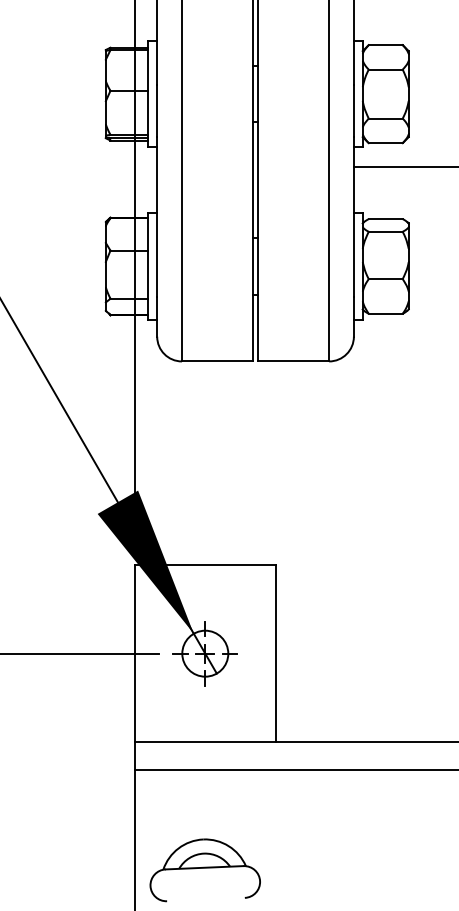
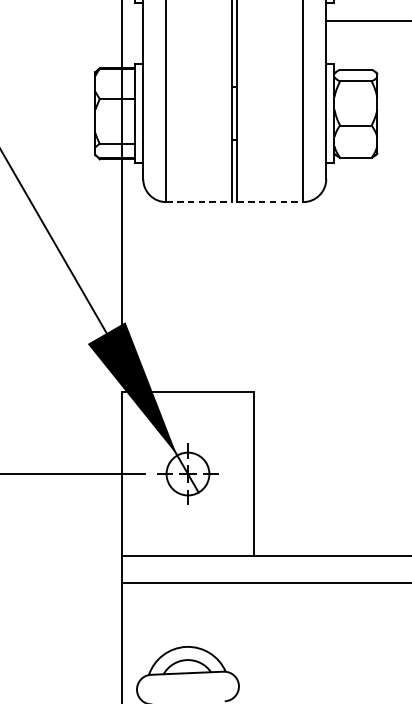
line: (217, 361) -> (199, 202), solid -> dashed
line: (294, 361) -> (270, 202), solid -> dashed

